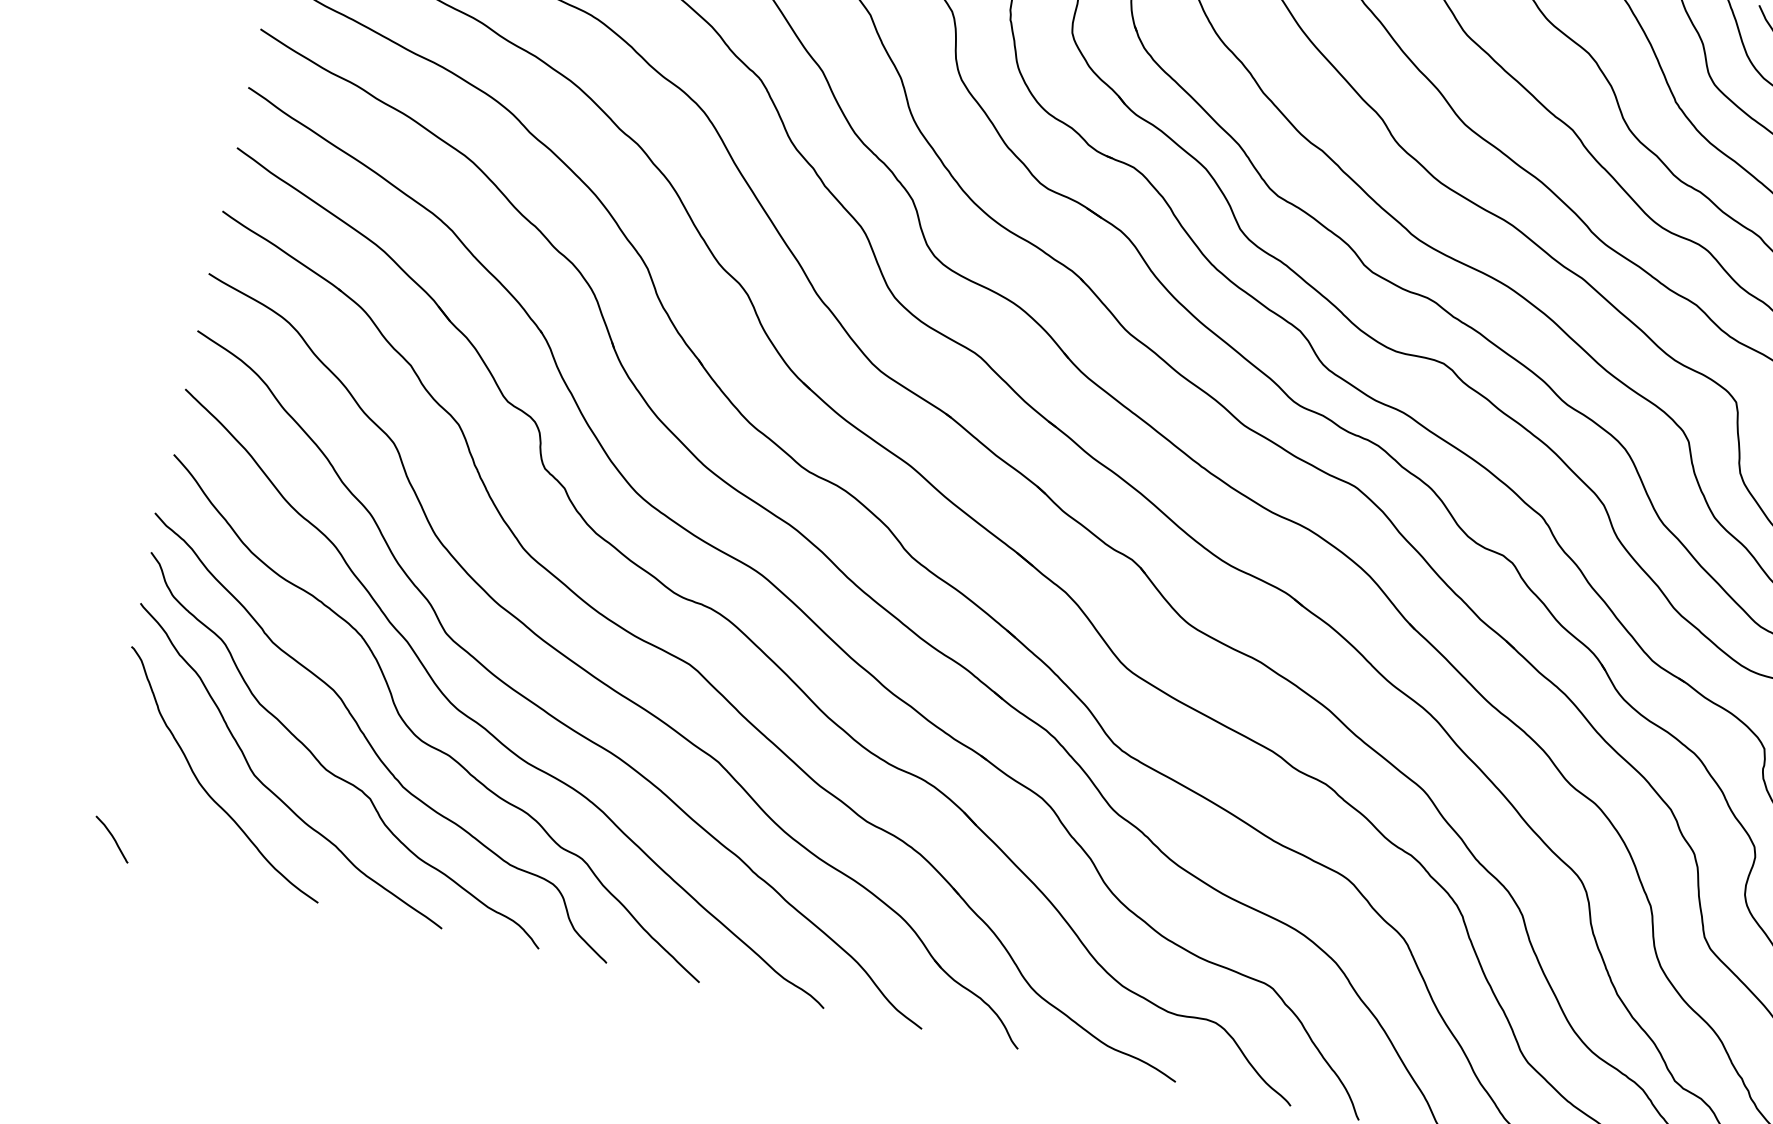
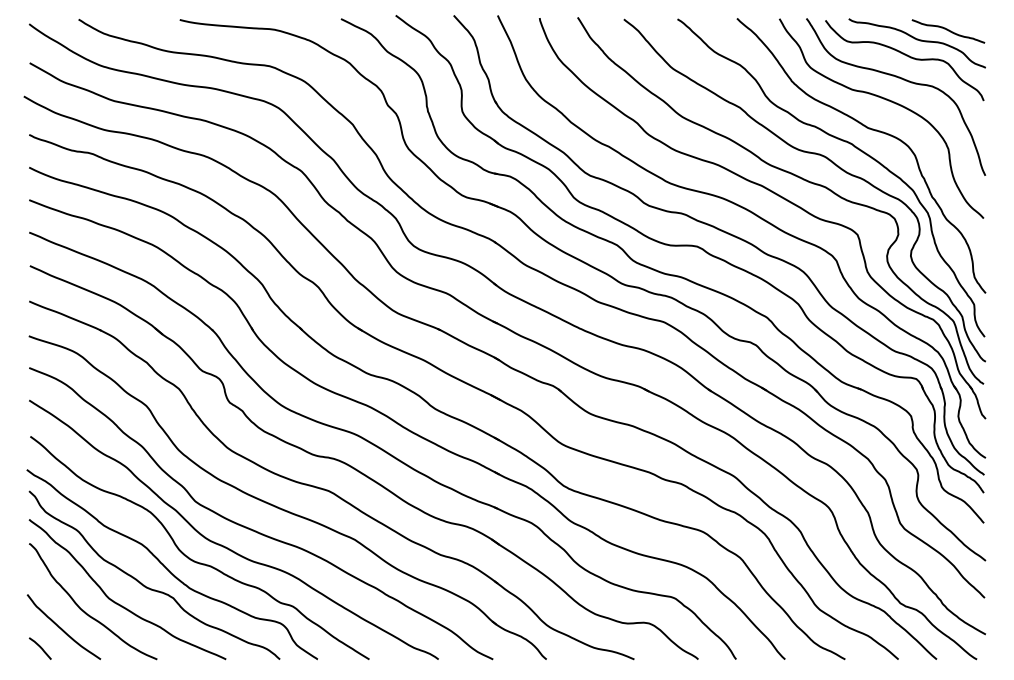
curve: (158, 809) -> (61, 627), added

